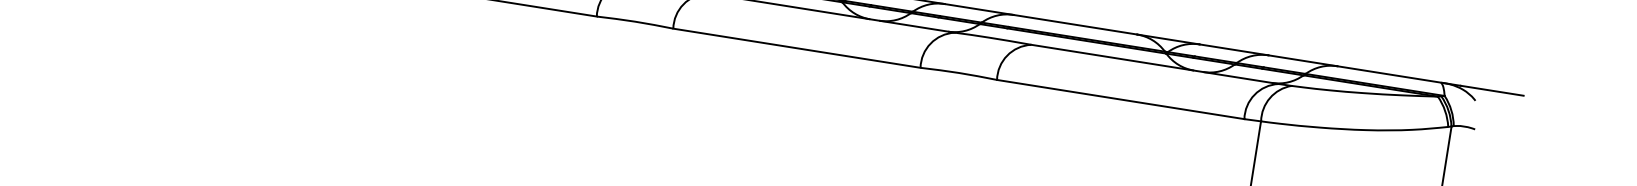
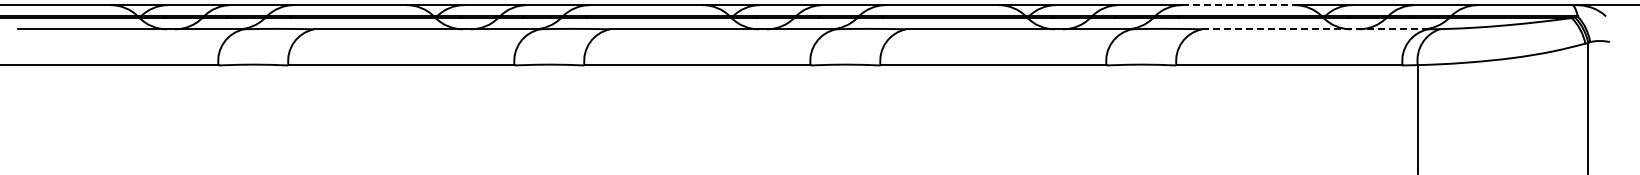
line: (1075, 25) -> (1238, 5), solid -> dashed
line: (1155, 64) -> (1315, 29), solid -> dashed

